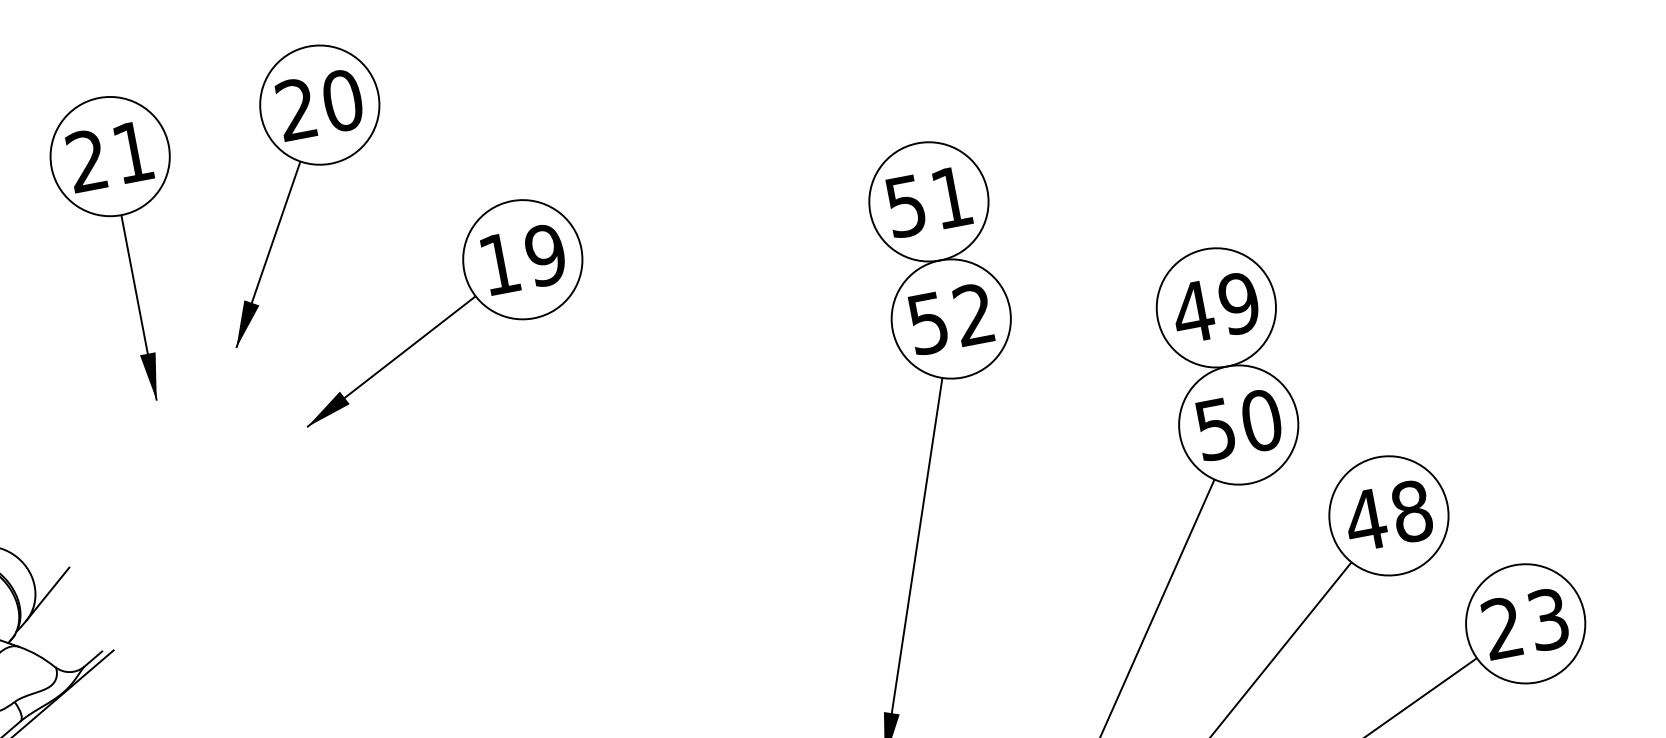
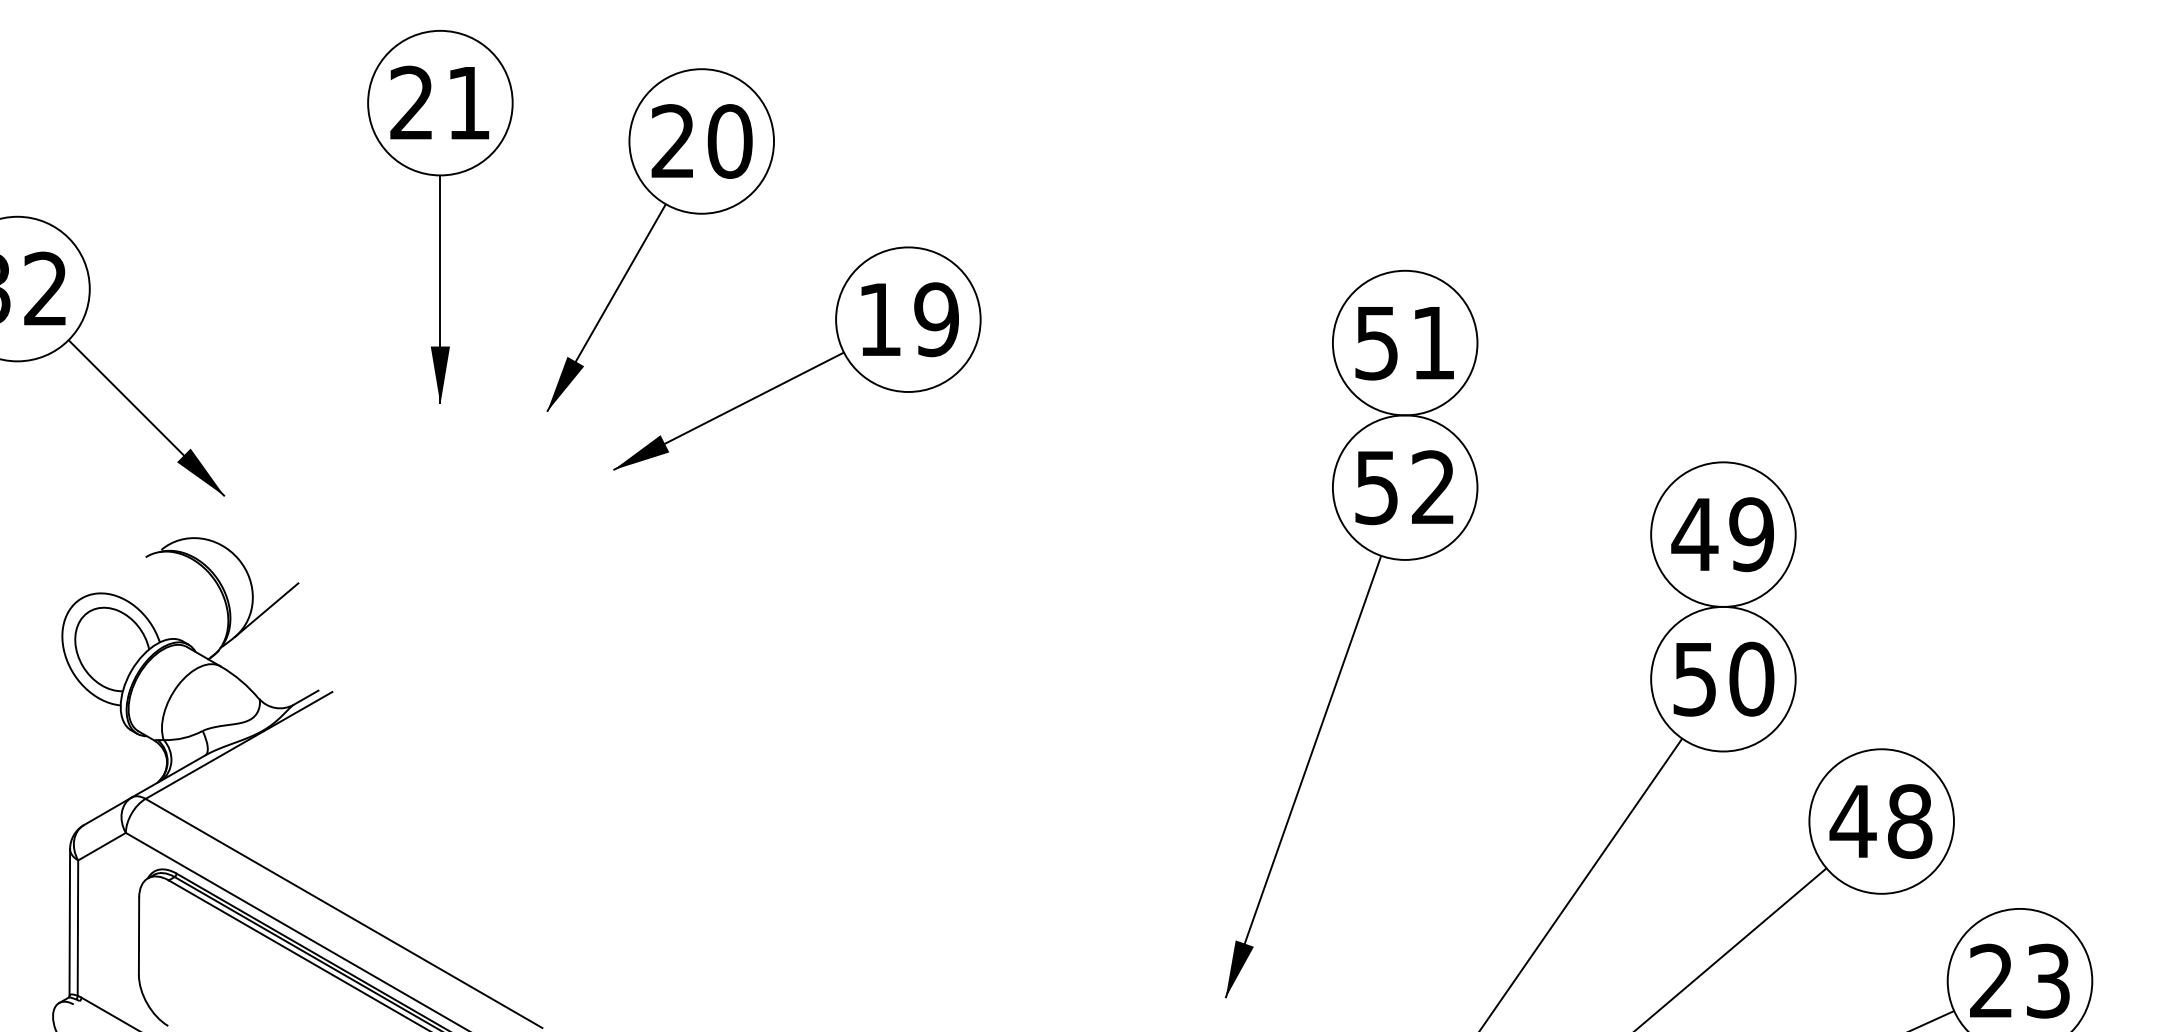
part: (292, 187) -> (650, 233), moved

